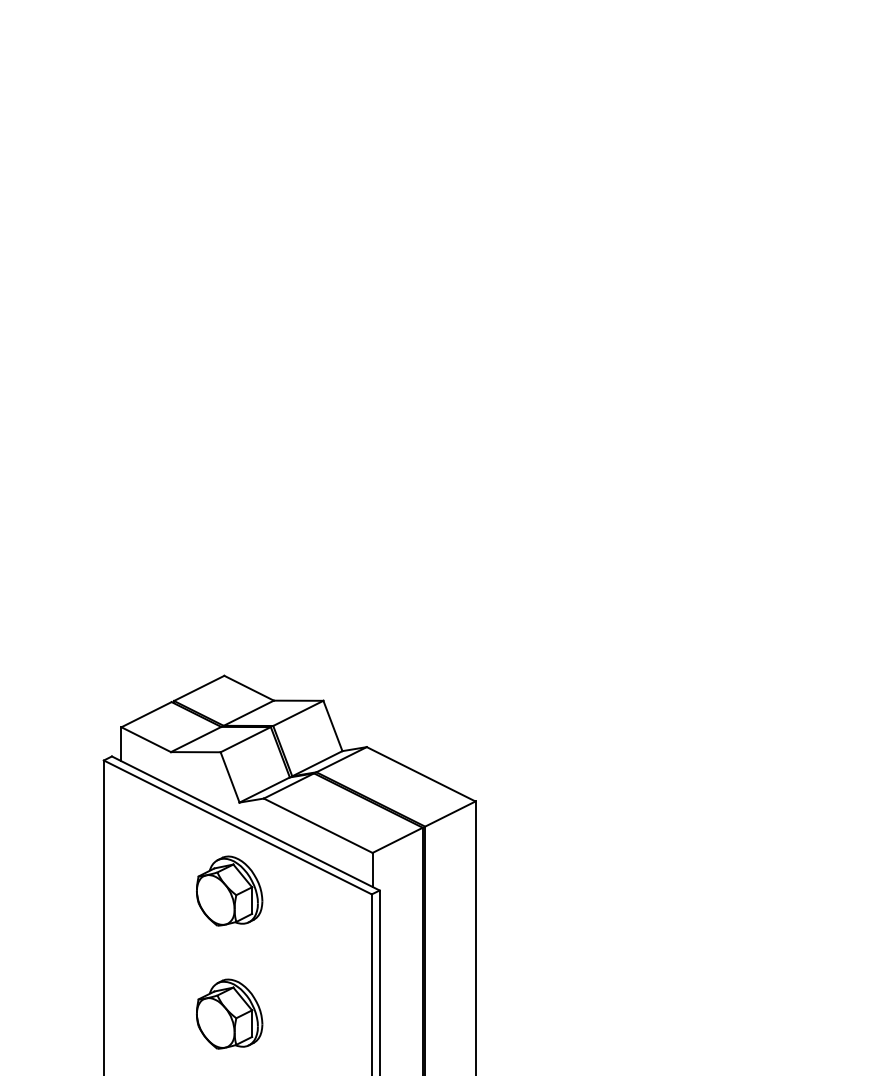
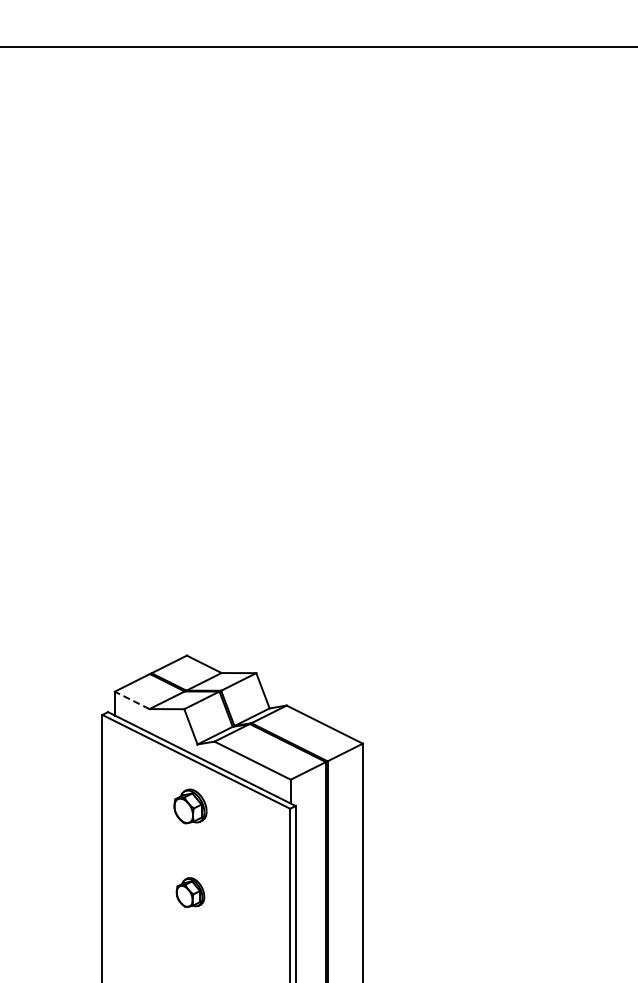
line: (145, 739) -> (131, 700), solid -> dashed
part: (229, 891) -> (190, 806), size x0.7
part: (229, 1013) -> (190, 892), size x0.6

